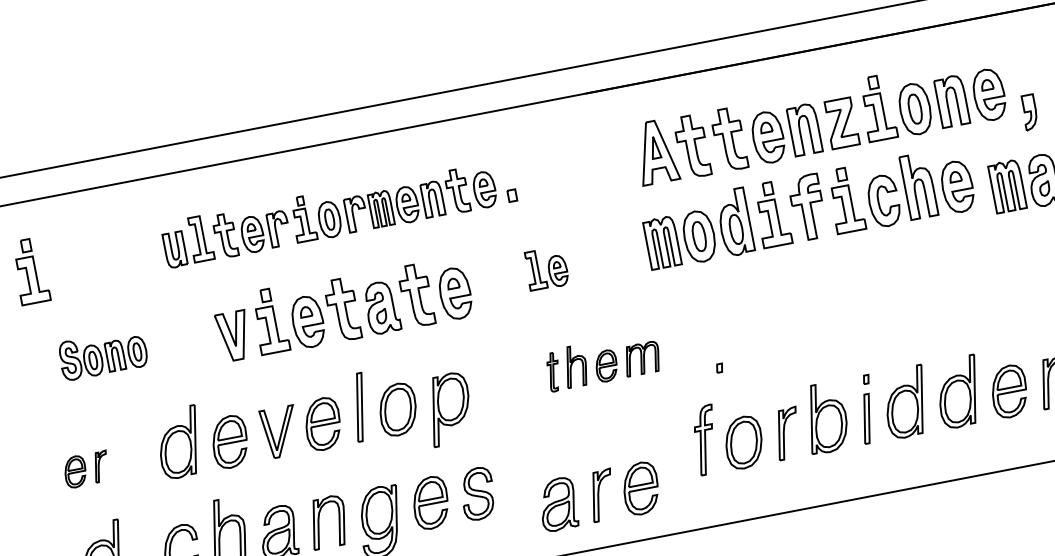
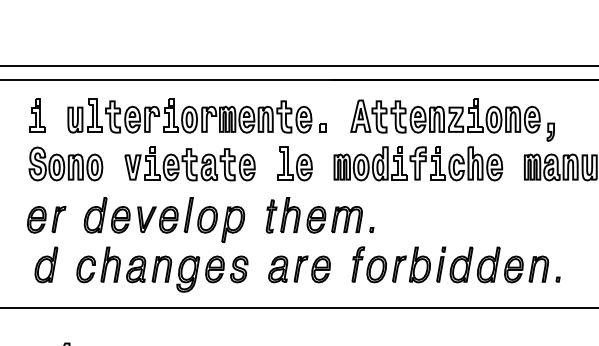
part: (808, 207) -> (418, 163), moved
part: (337, 211) -> (196, 115), size x1.43
part: (545, 268) -> (294, 163), size x1.67
part: (102, 353) -> (65, 163), size x1.67
part: (603, 361) -> (314, 215), size x1.67
part: (86, 469) -> (46, 219), size x1.67
part: (599, 496) -> (299, 269), moved

